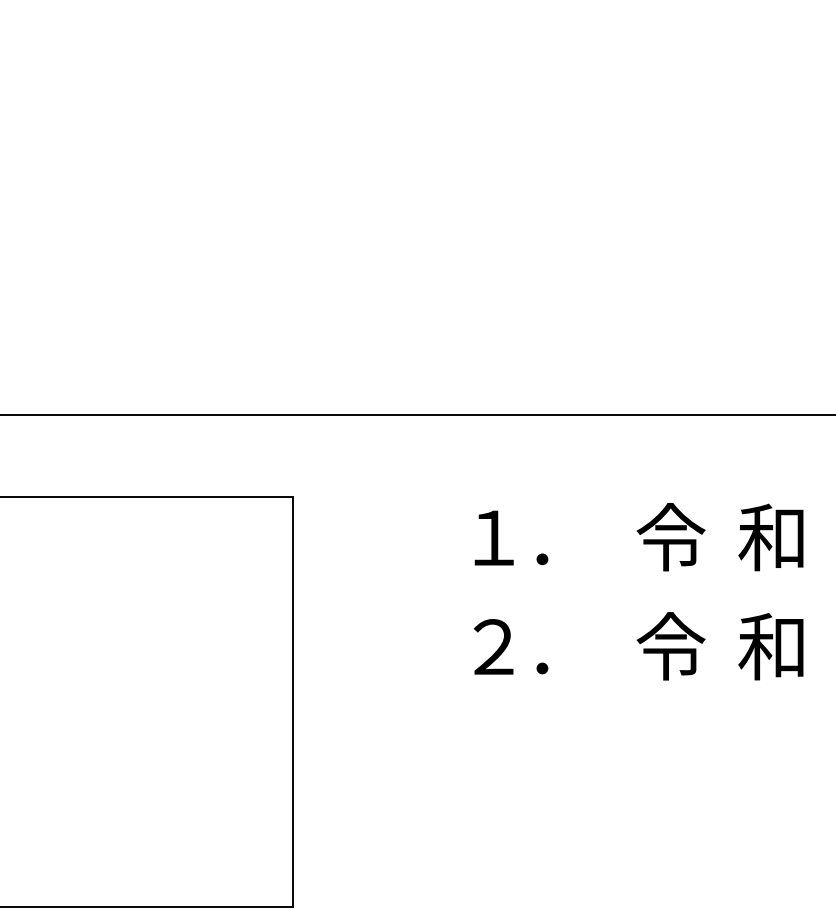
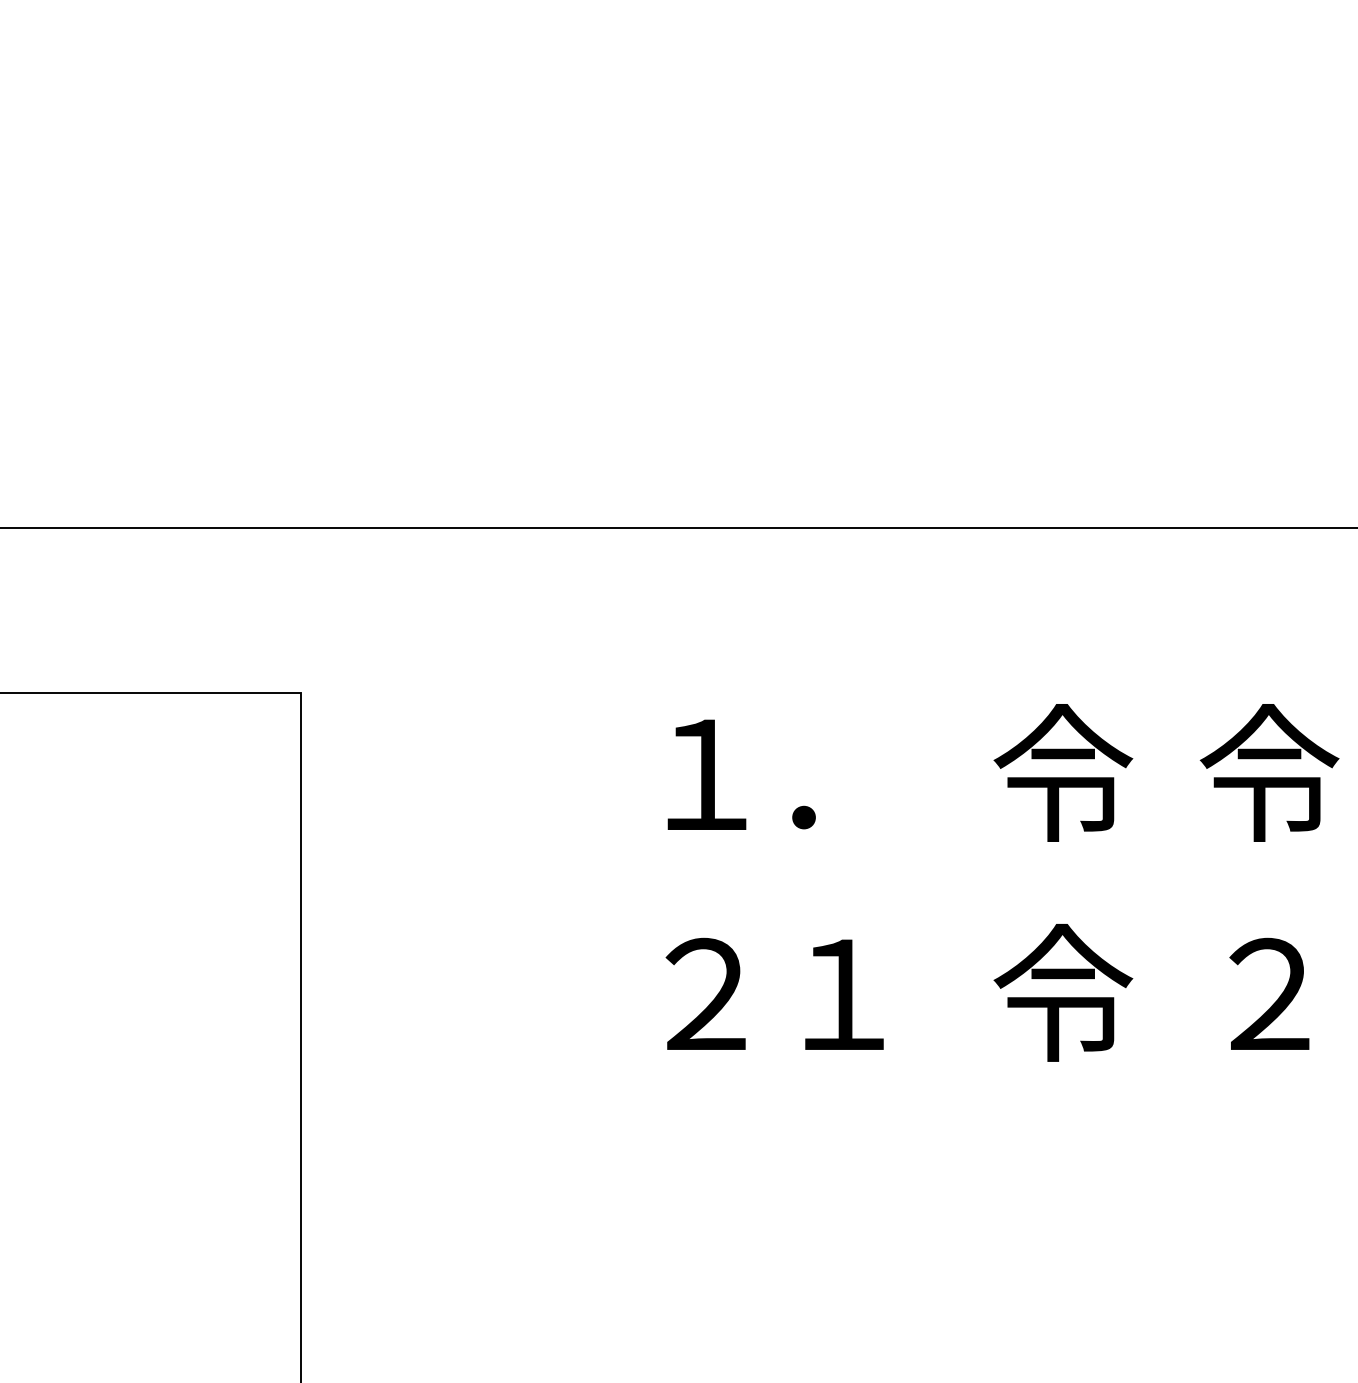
text: (772, 537) -> (1267, 773), 和 -> 令
text: (558, 646) -> (836, 993), ． -> １
text: (770, 646) -> (1263, 993), 和 -> ２

